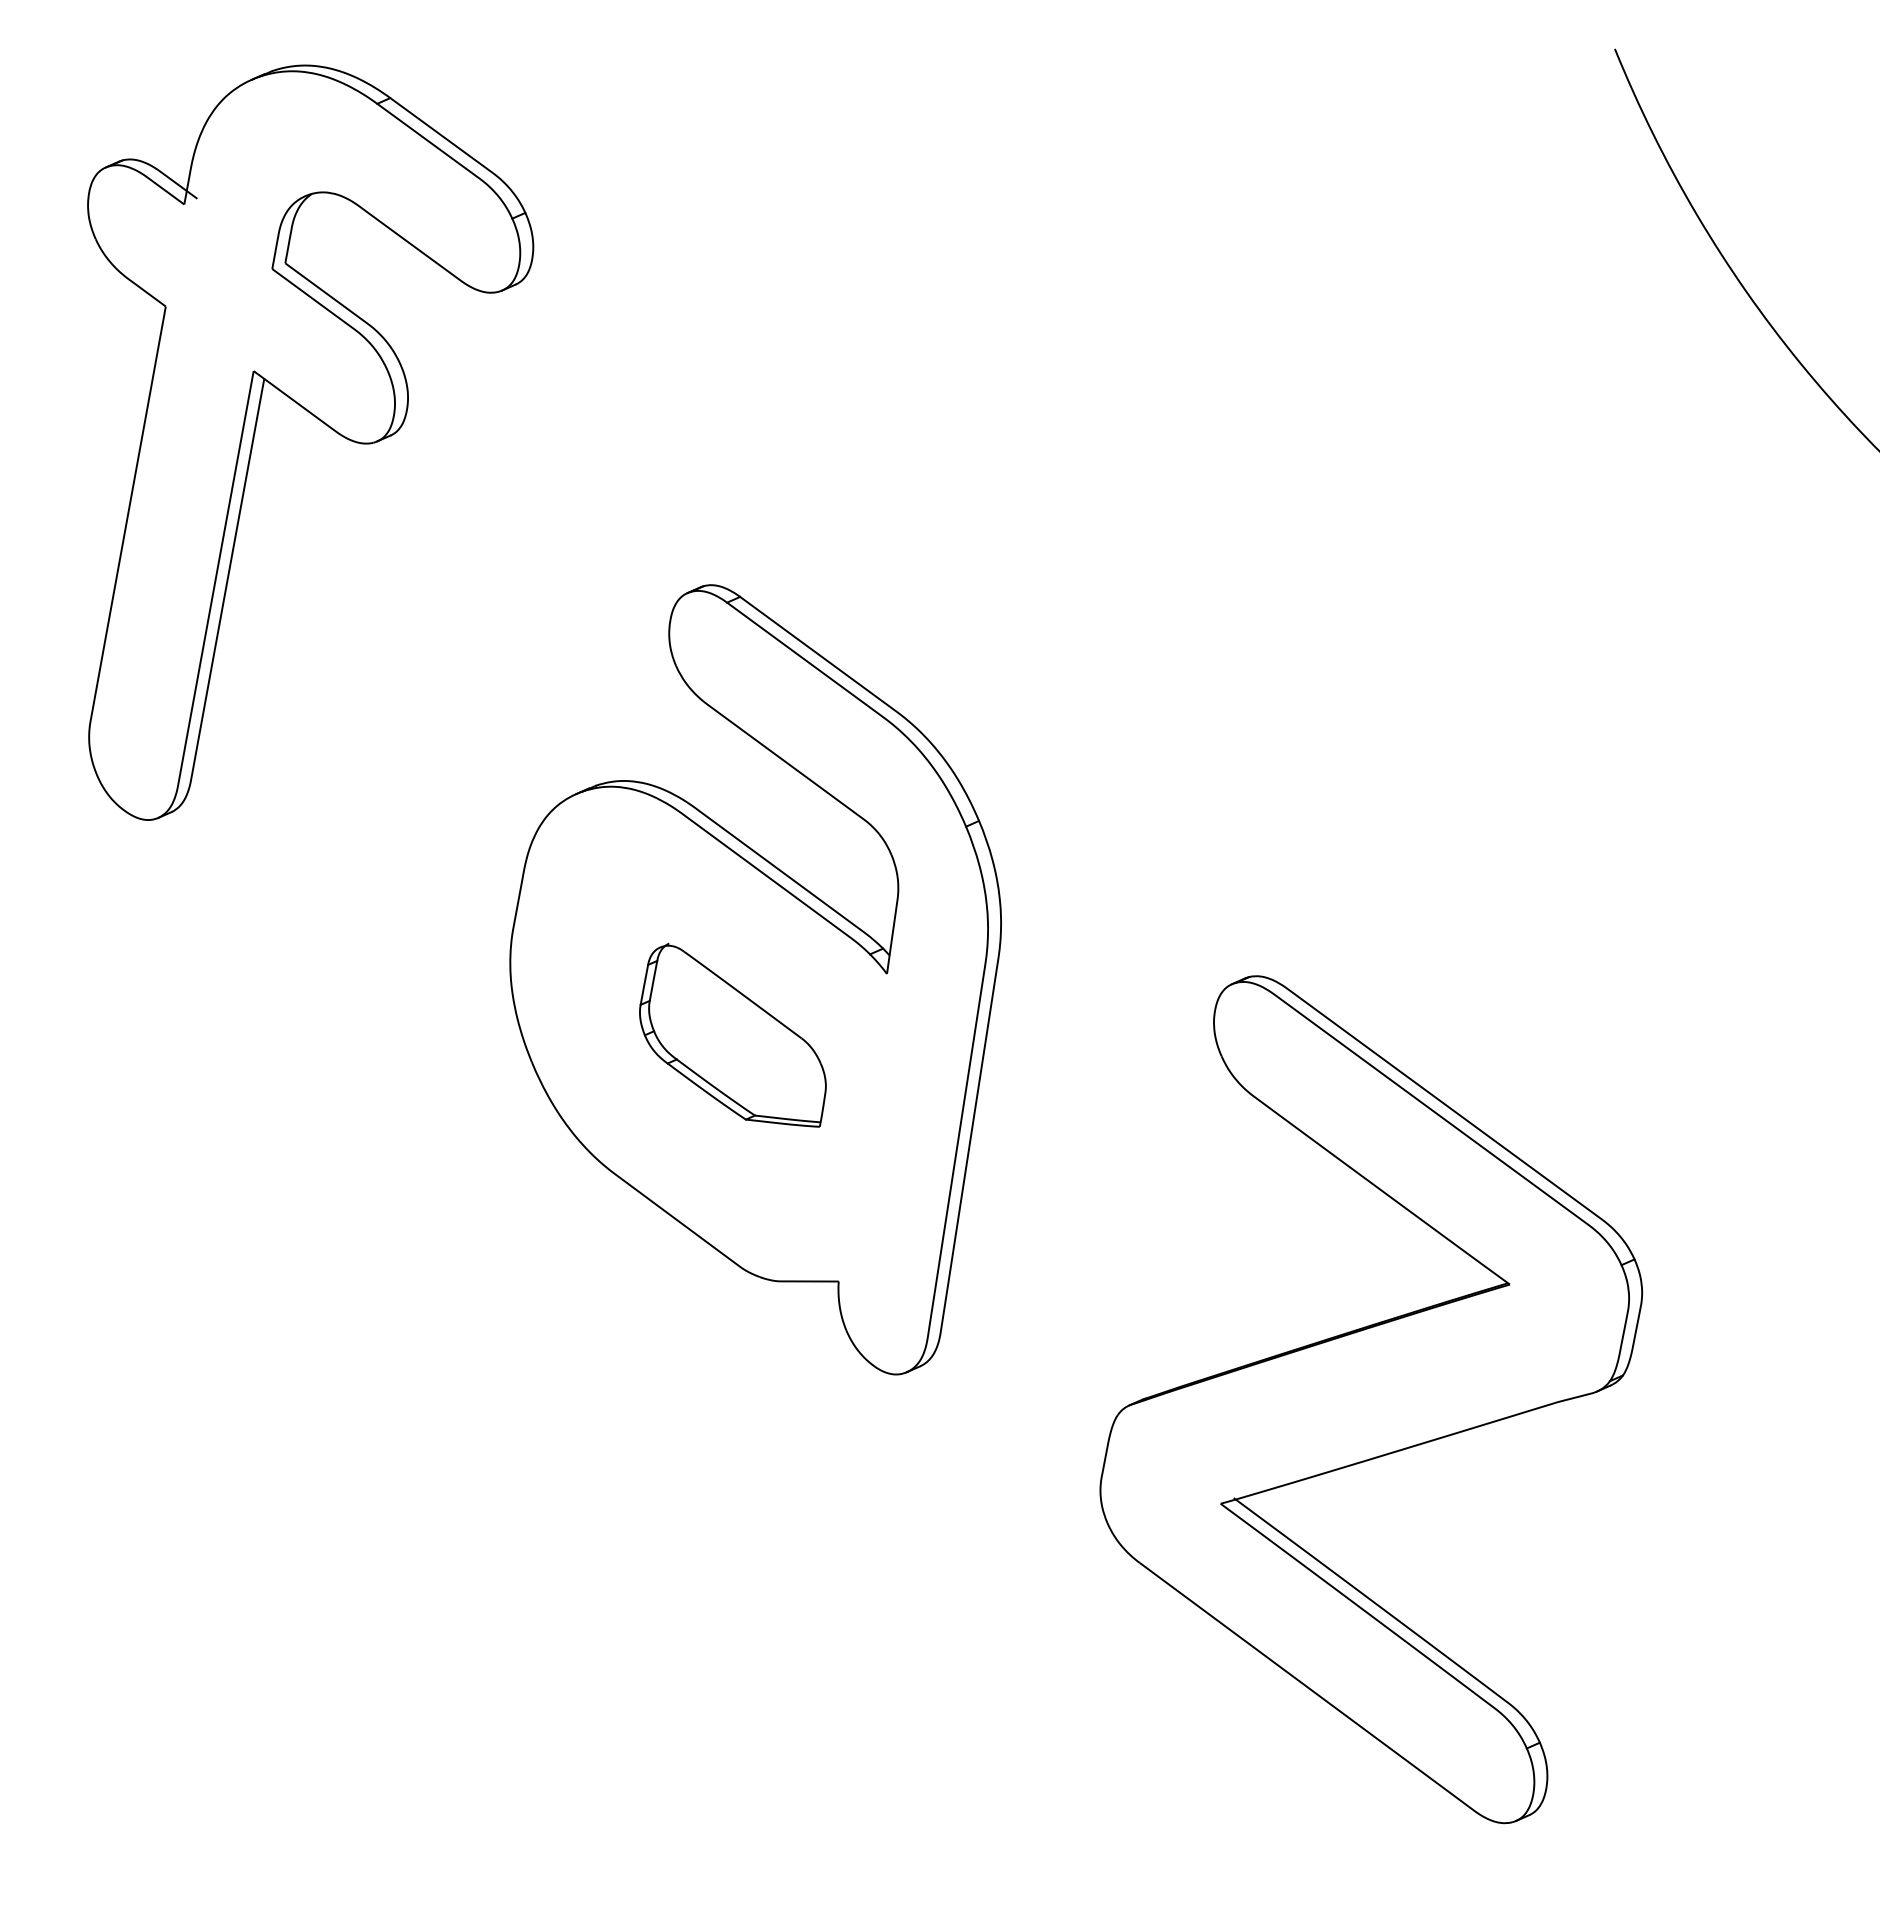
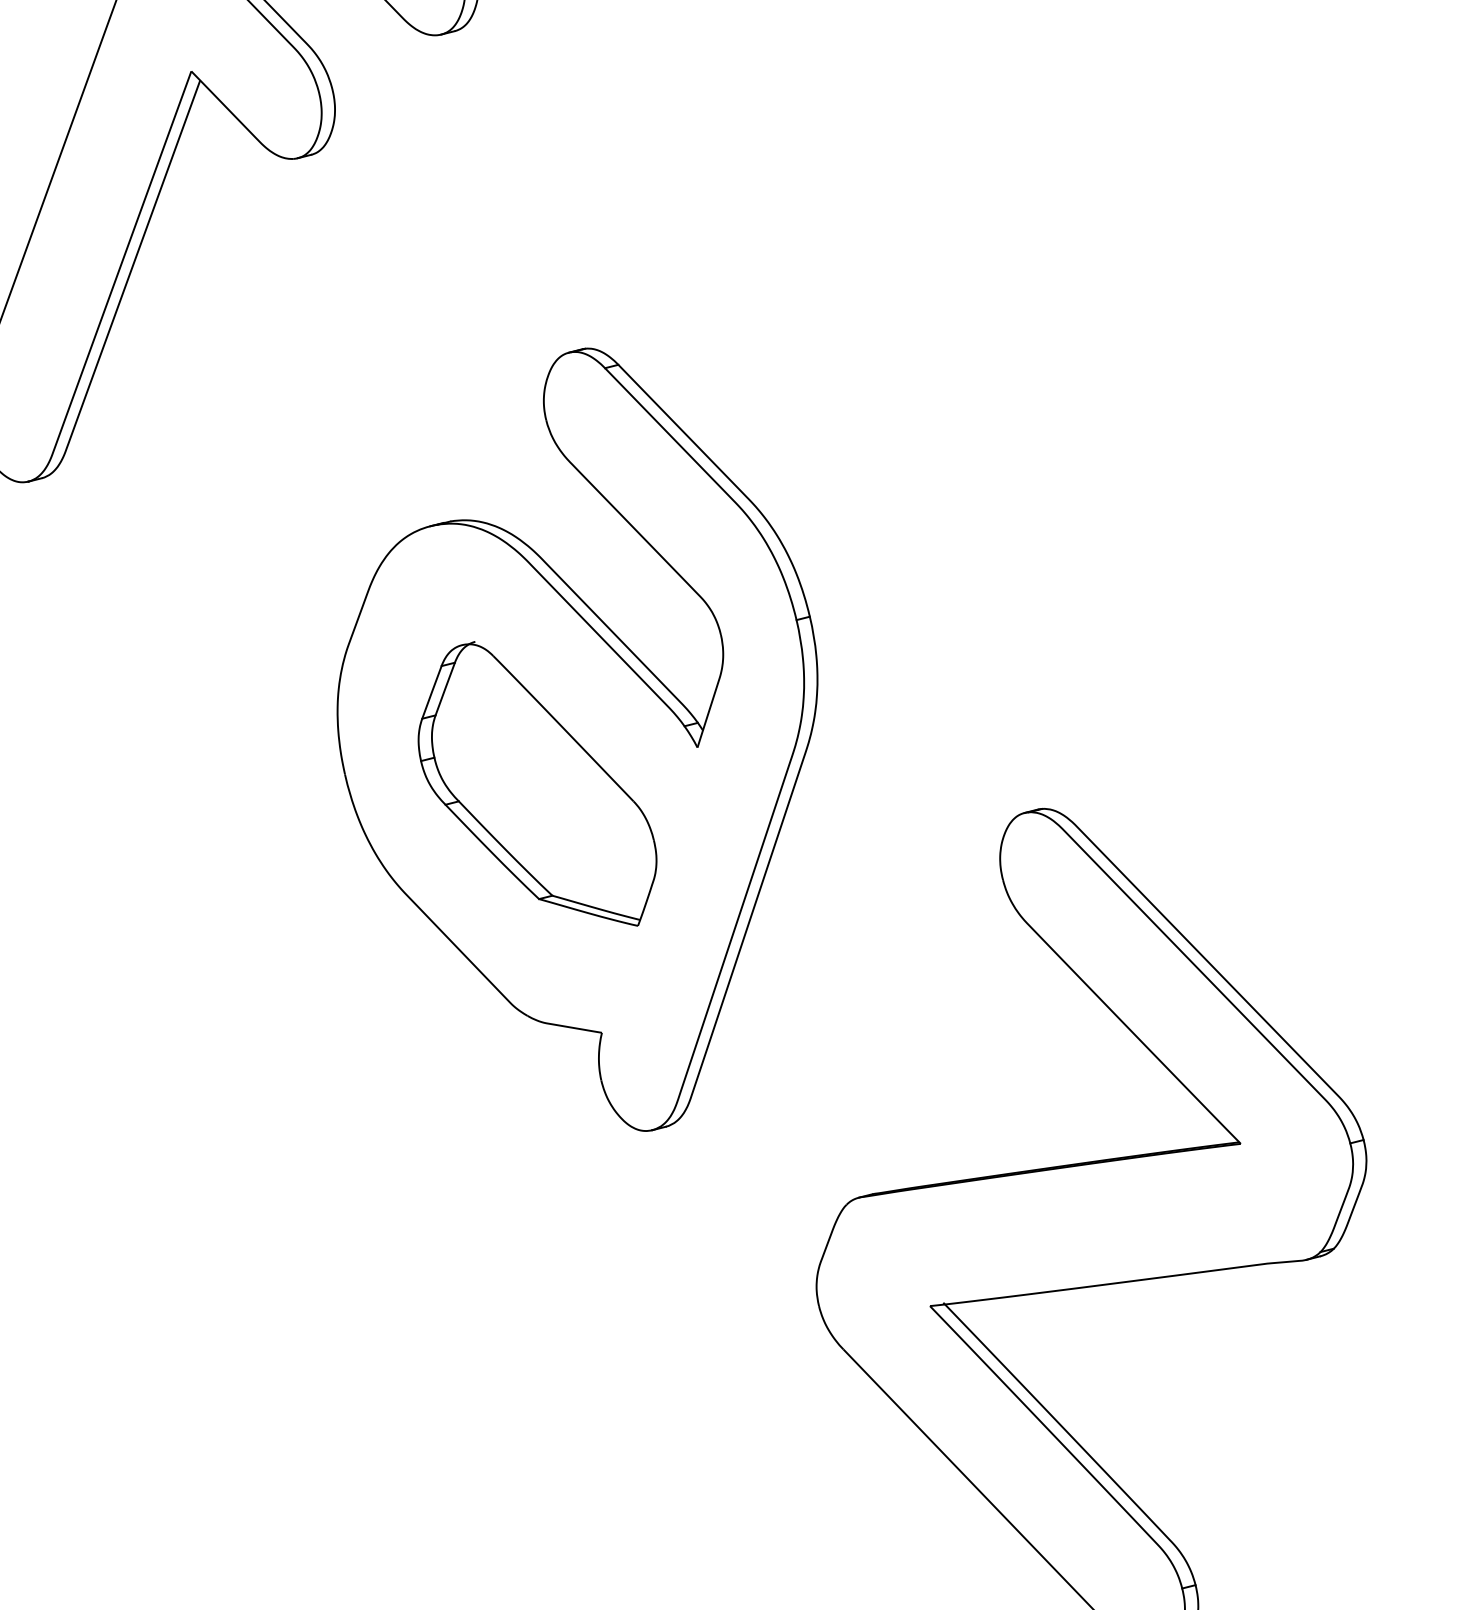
part: (732, 1034) -> (540, 780), size x1.43

